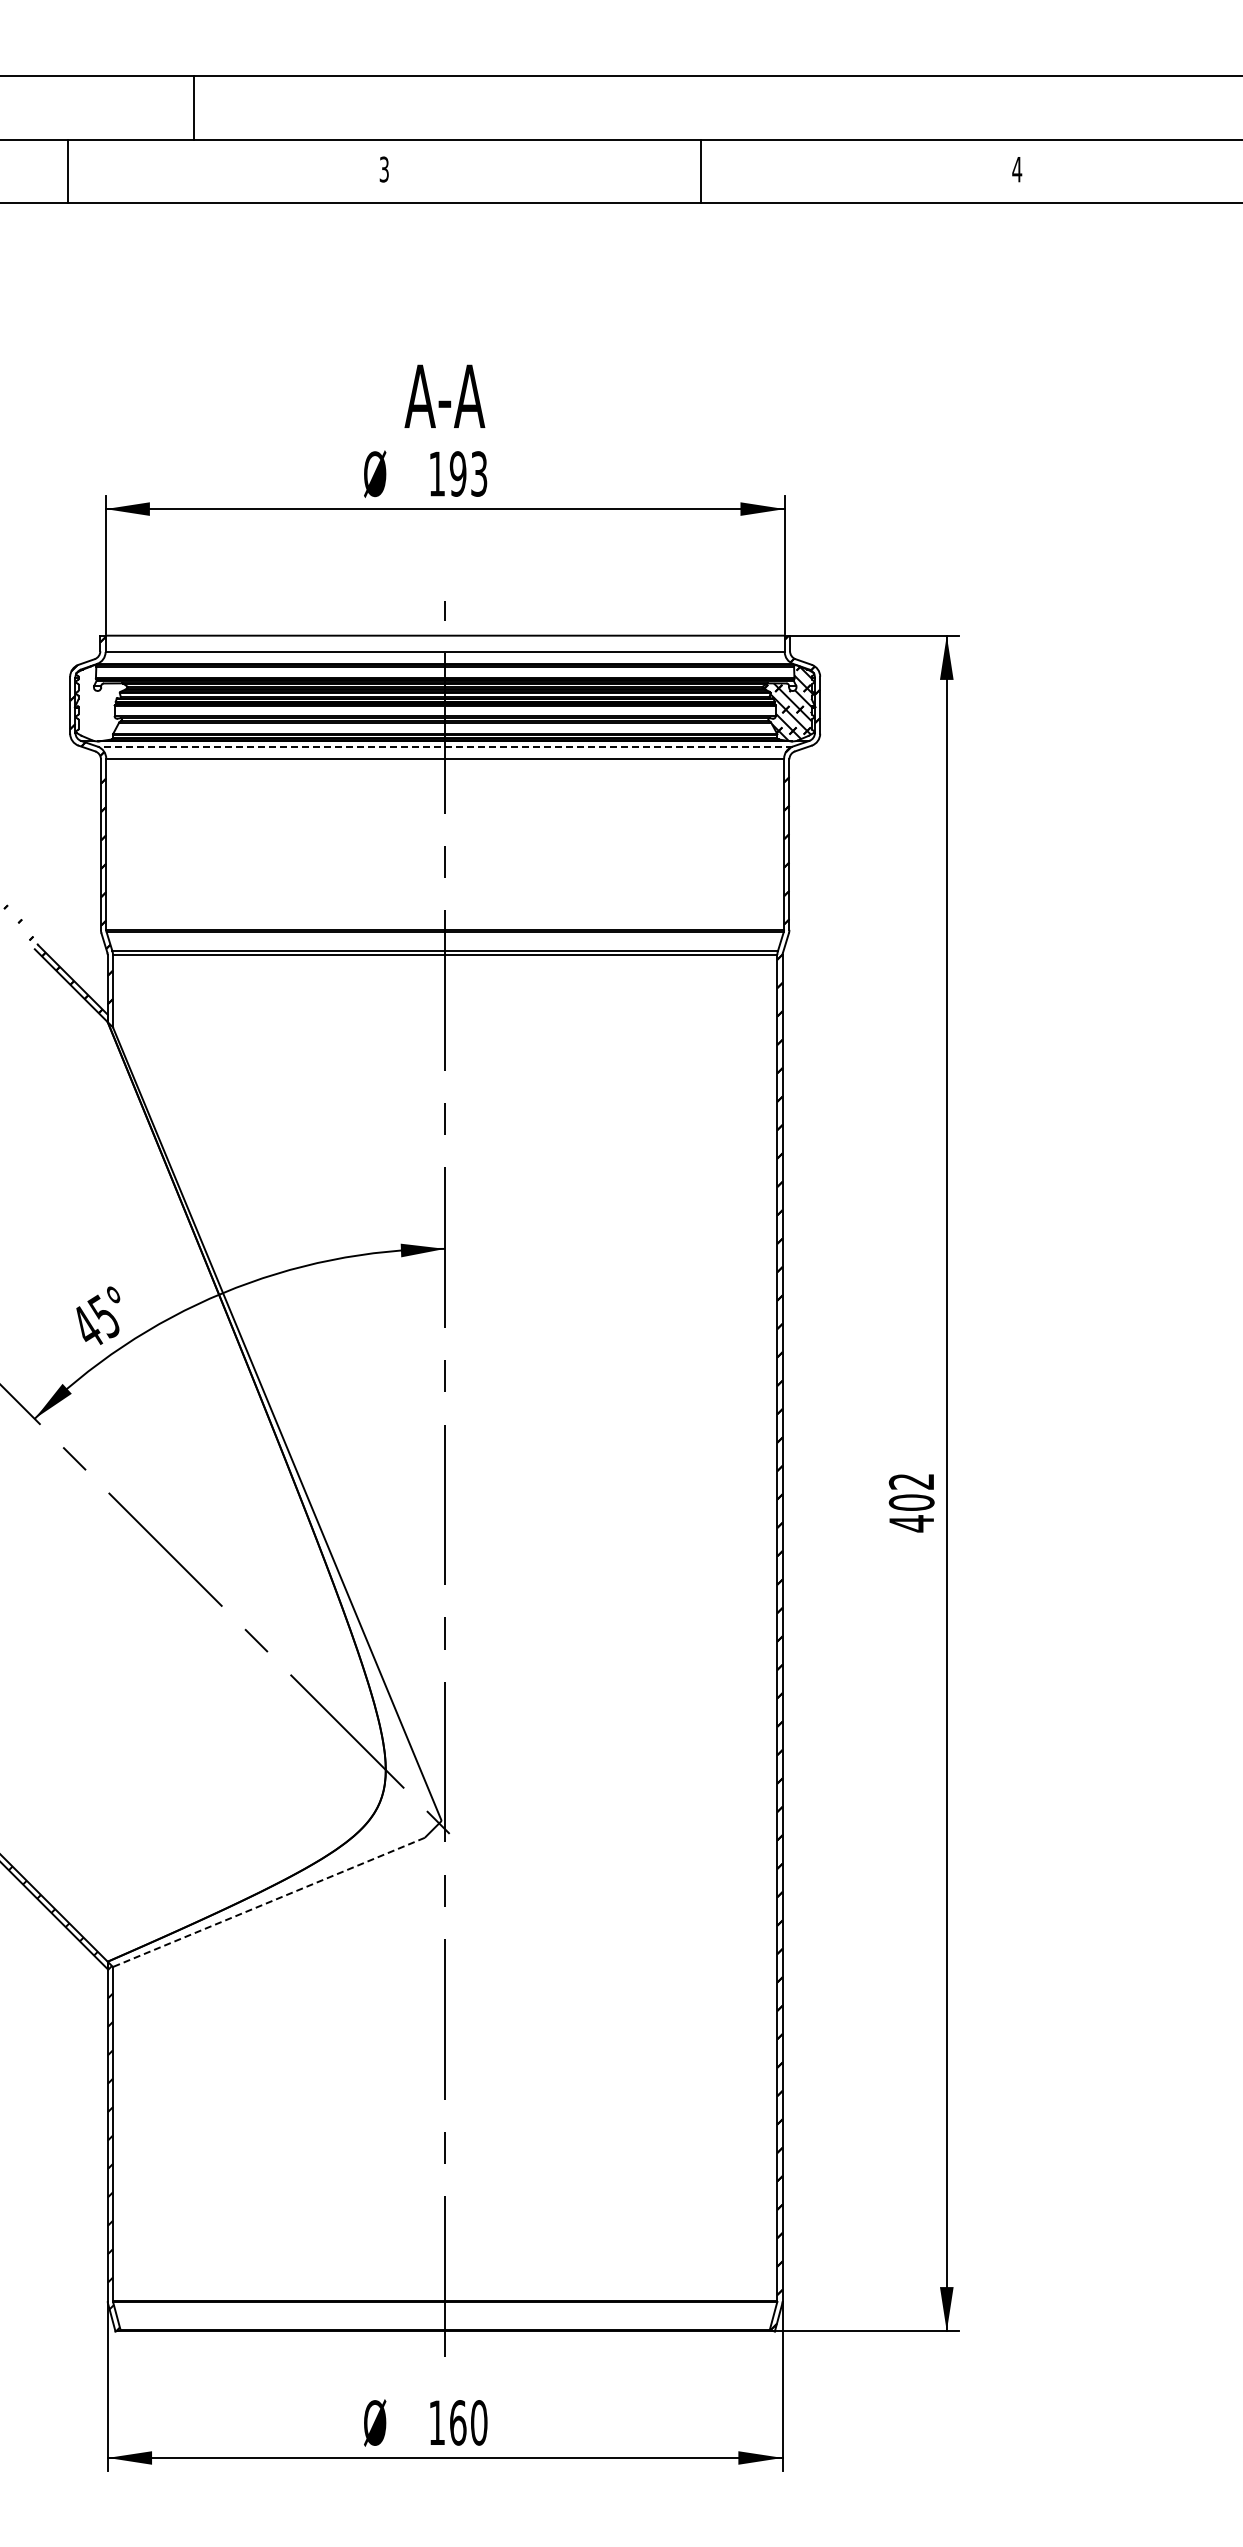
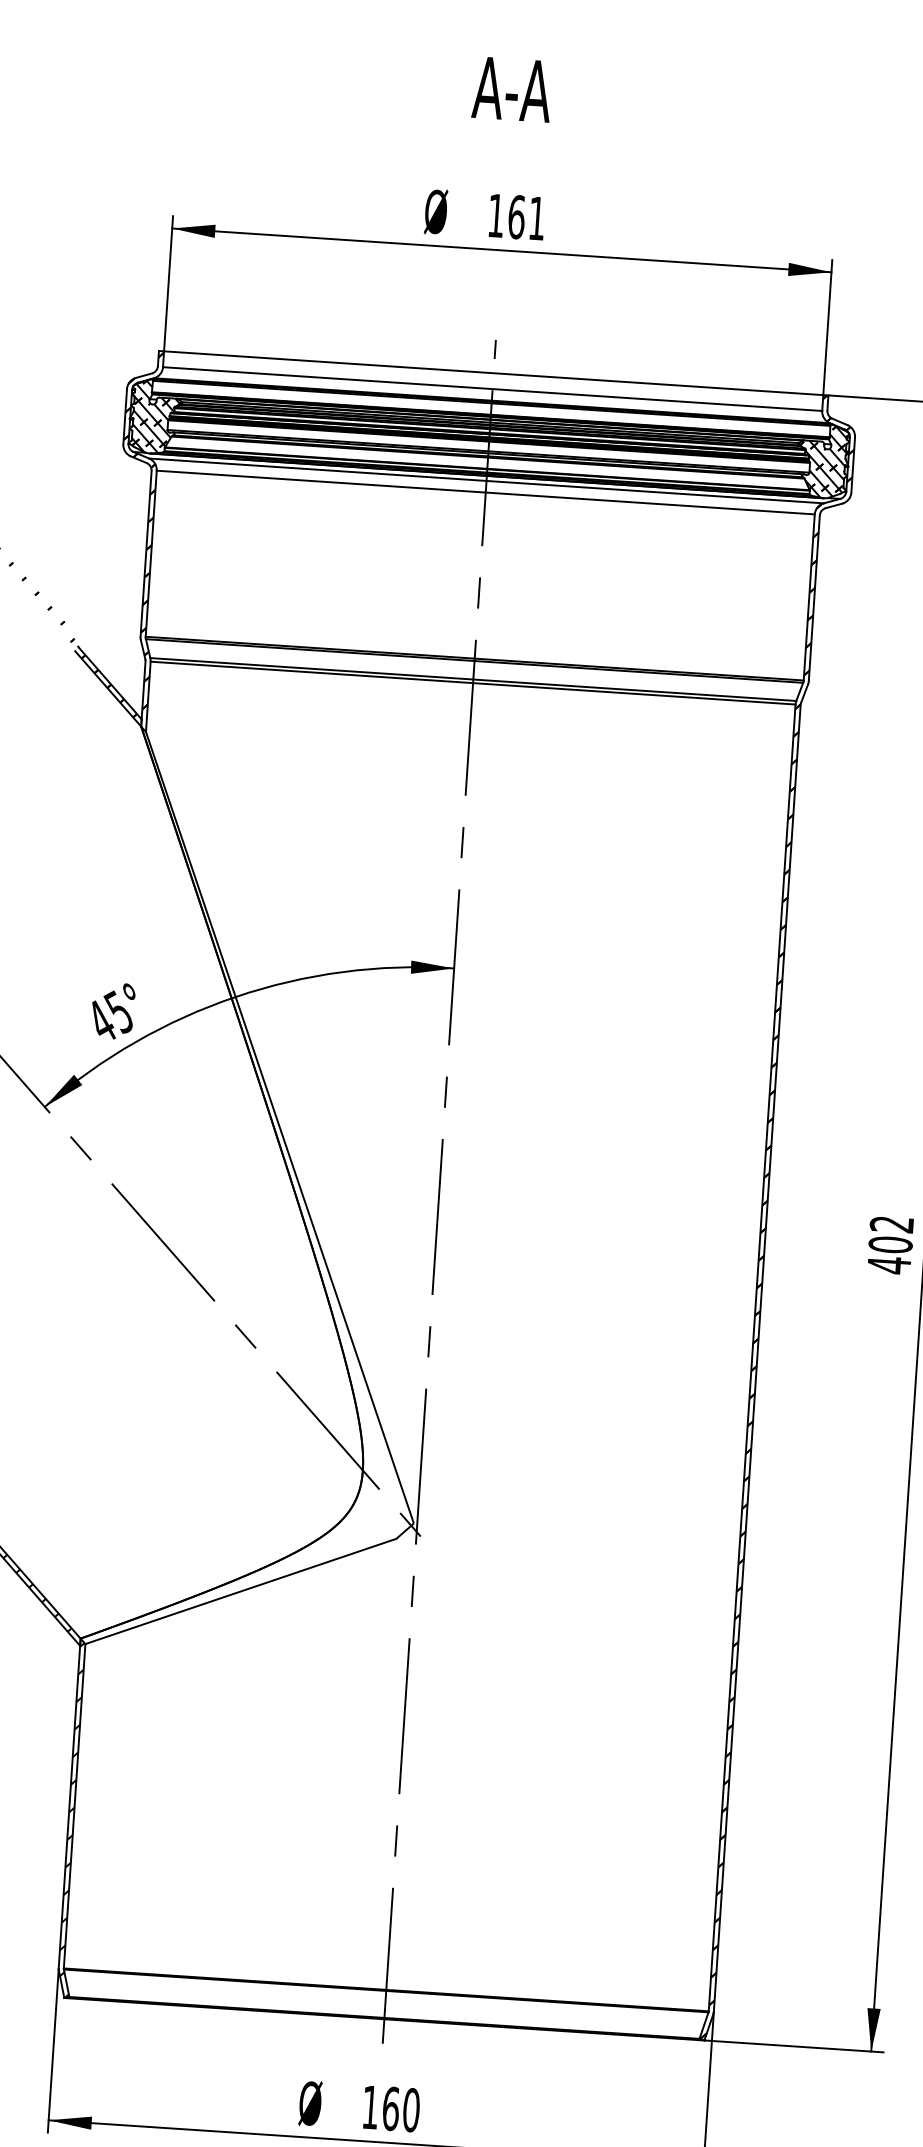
text: (444, 395) -> (511, 88), moved
text: (468, 473) -> (526, 217), 193 -> 161
hatch: (101, 703) -> (155, 416), added
line: (444, 746) -> (485, 480), dashed -> solid
line: (268, 1902) -> (240, 1591), dashed -> solid

